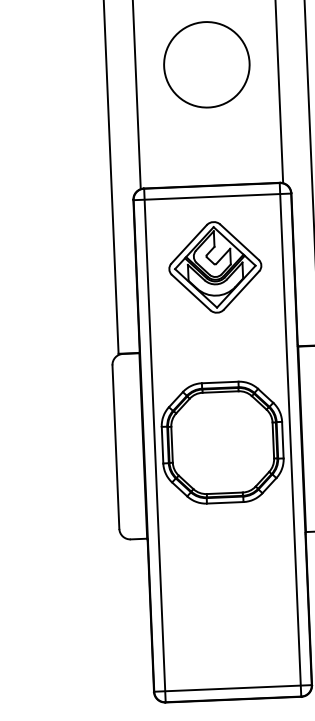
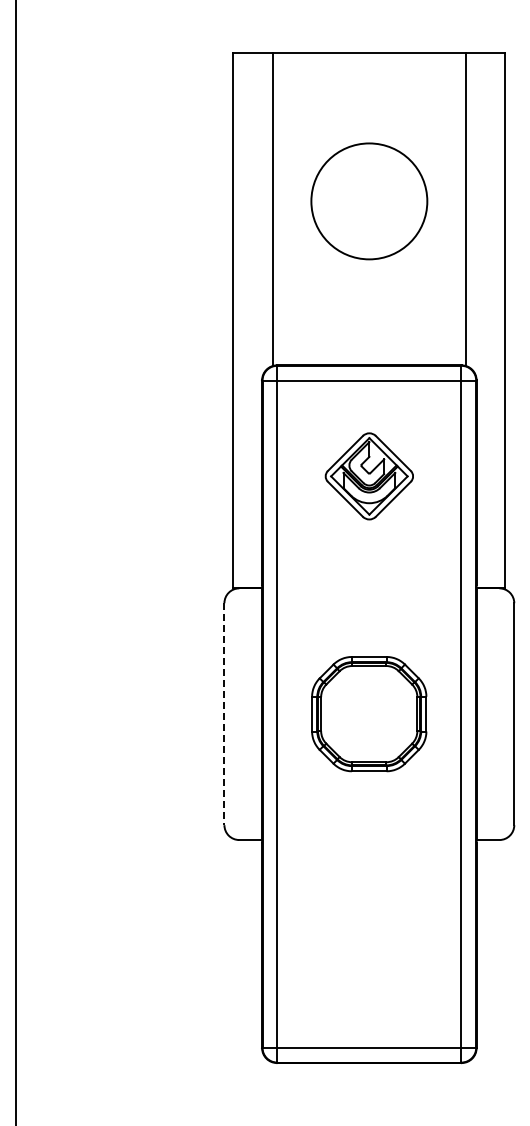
part: (215, 267) -> (369, 476), size x0.7
part: (222, 442) -> (368, 713), size x0.7
line: (115, 447) -> (224, 714), solid -> dashed

